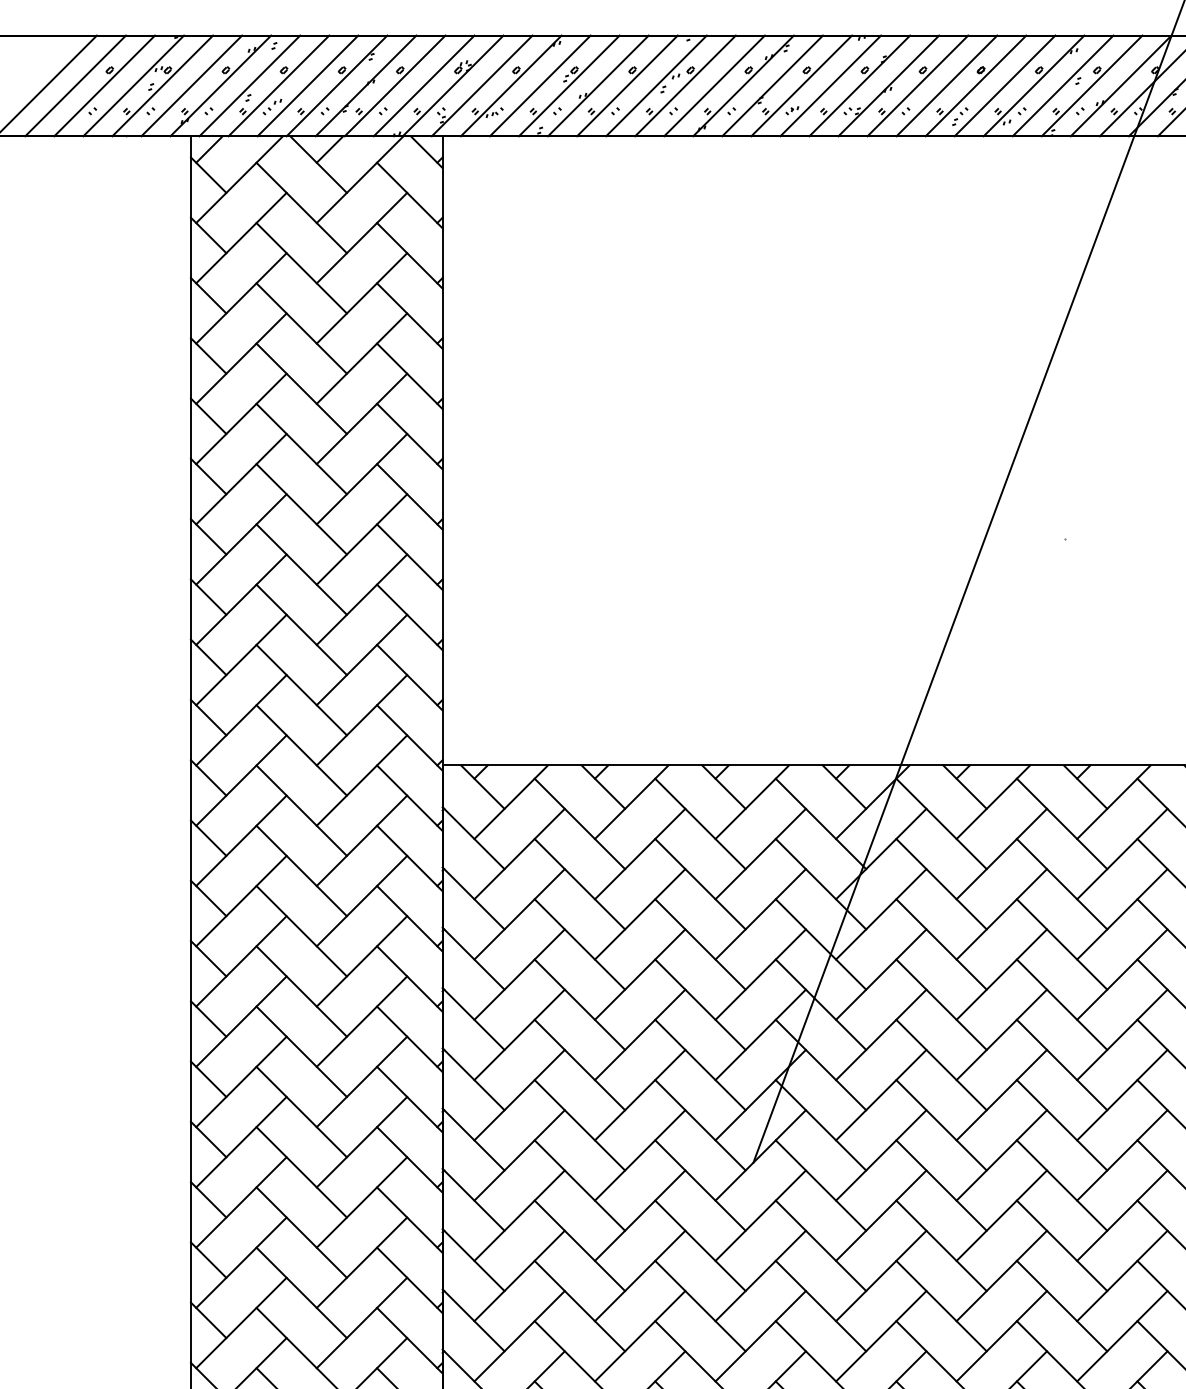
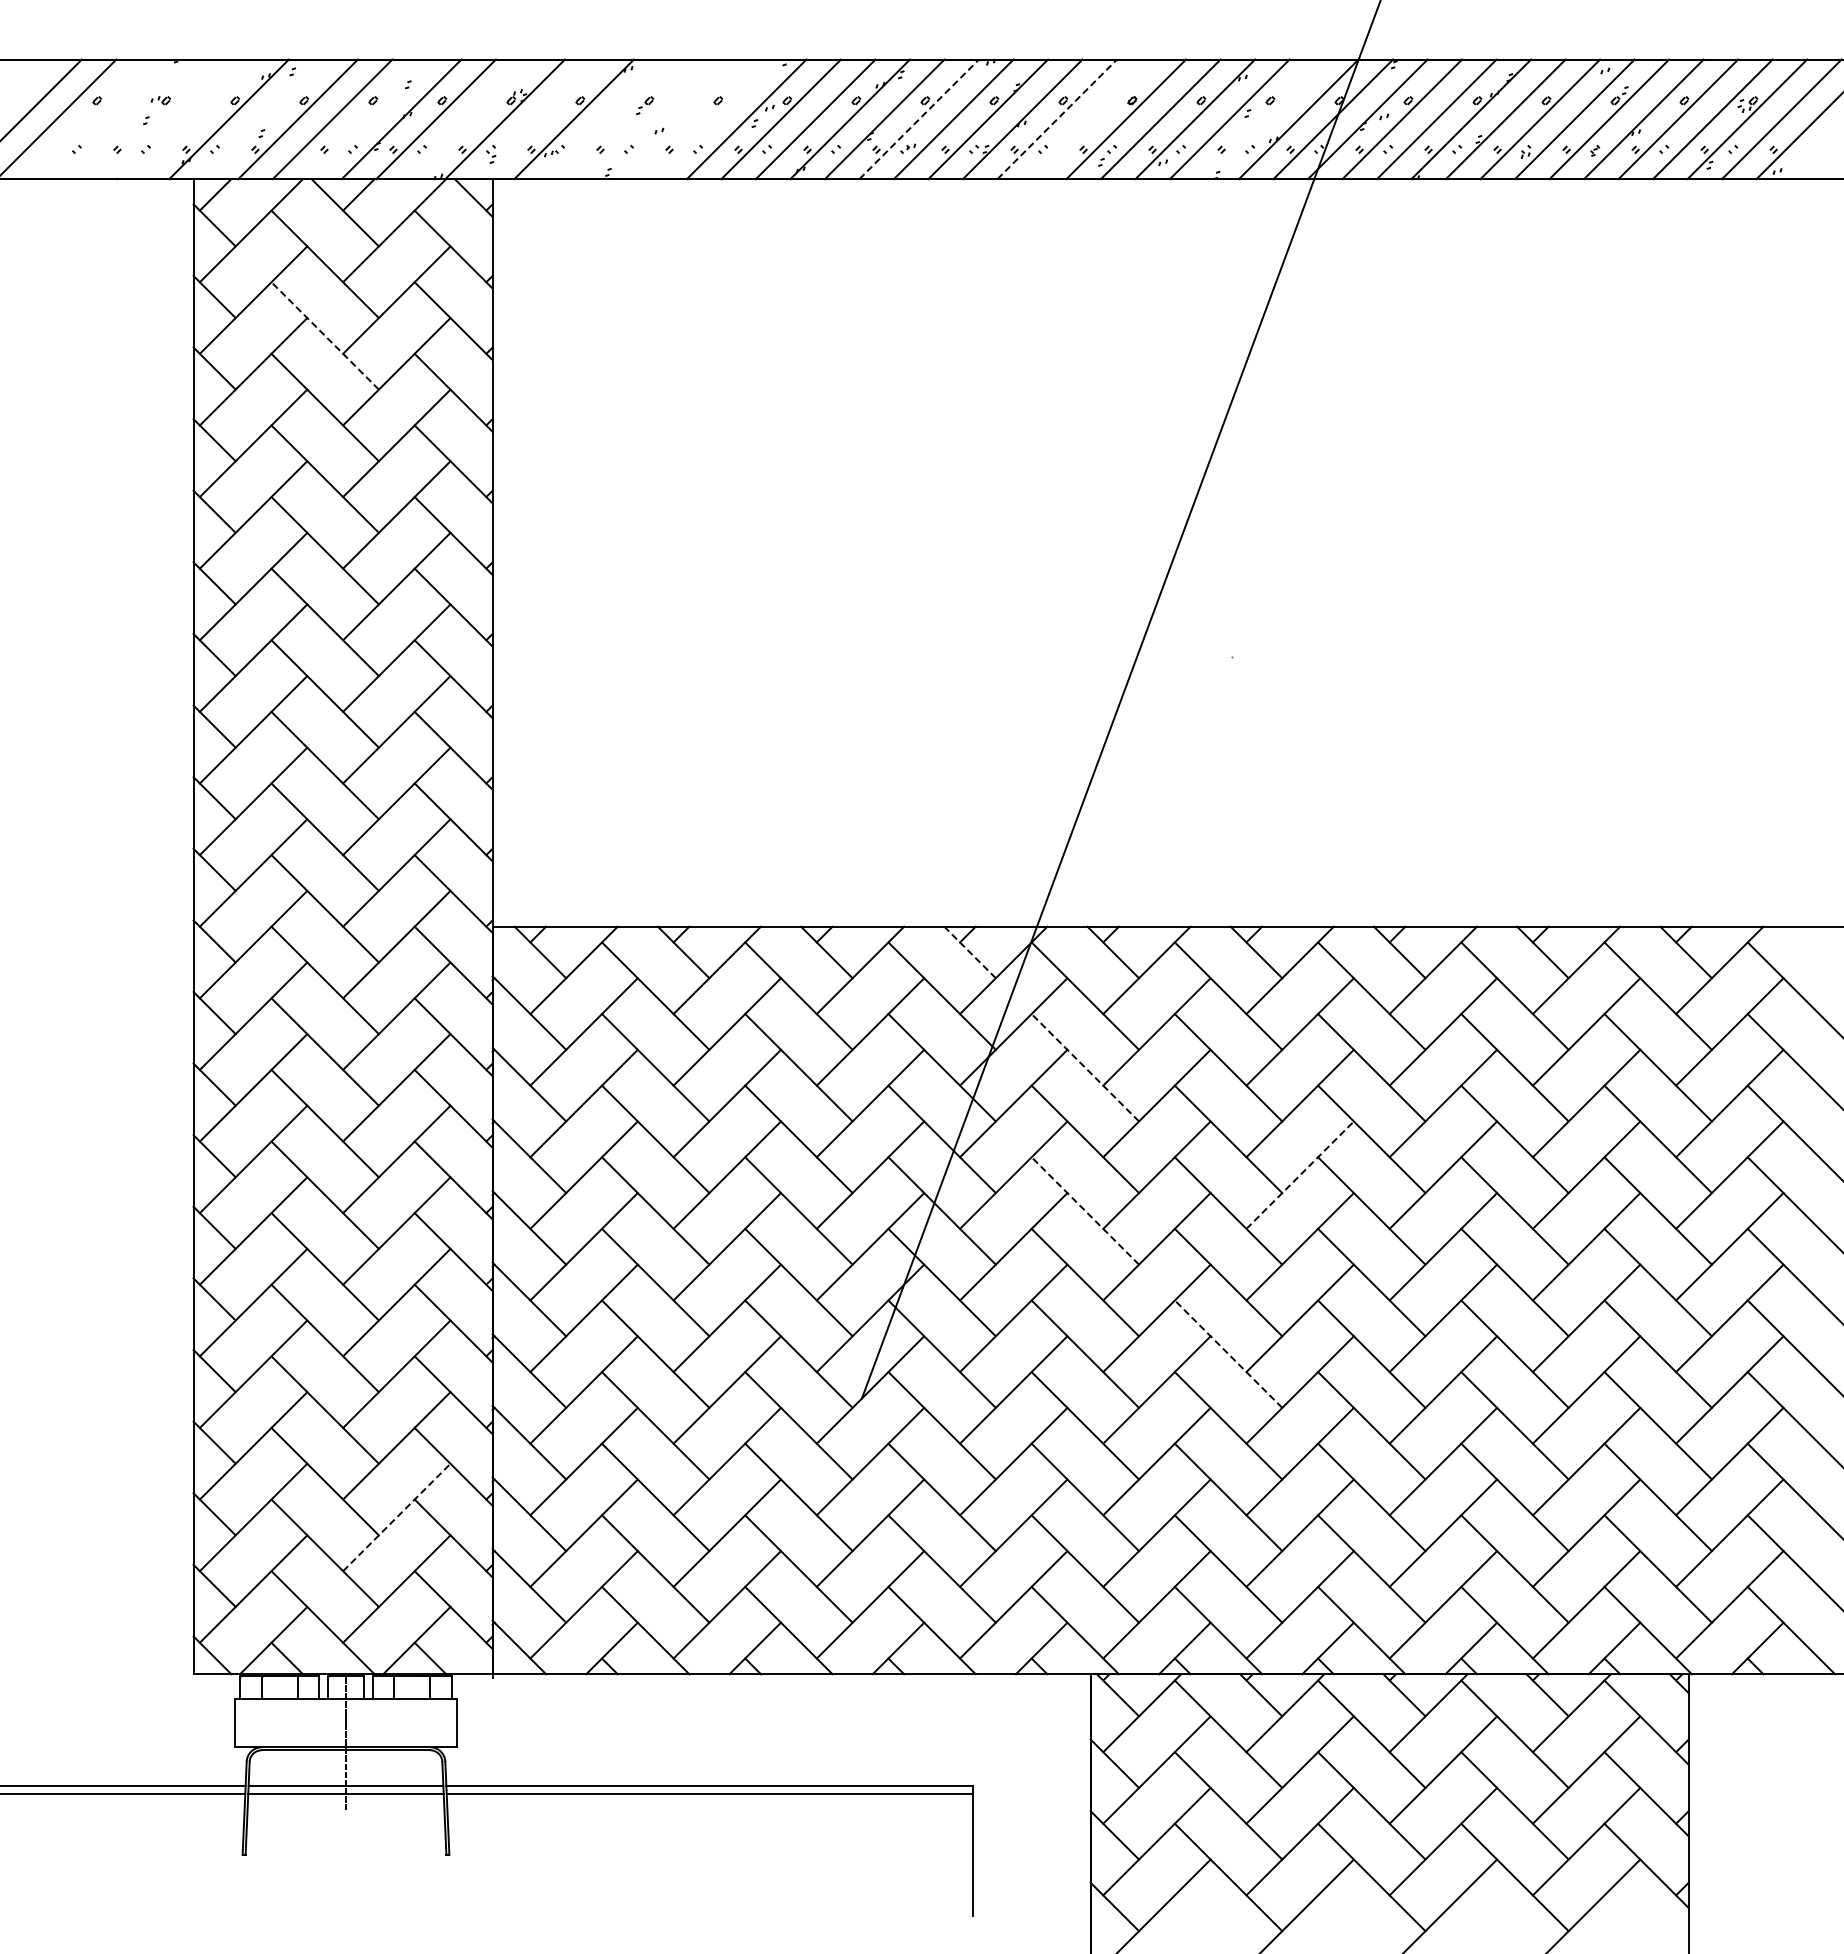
line: (104, 86) -> (90, 119), removed
line: (133, 86) -> (125, 119), removed
line: (162, 86) -> (159, 119), removed
line: (191, 86) -> (194, 119), removed
line: (249, 86) -> (263, 119), removed
line: (336, 86) -> (366, 119), removed
line: (424, 86) -> (470, 119), removed
line: (482, 86) -> (539, 119), removed
line: (540, 86) -> (608, 119), removed
line: (568, 86) -> (642, 119), removed
line: (598, 86) -> (677, 119), removed
line: (627, 86) -> (712, 119), removed
line: (801, 86) -> (919, 119), solid -> dashed
line: (918, 86) -> (1057, 119), solid -> dashed
line: (946, 86) -> (1091, 119), removed
line: (1092, 86) -> (1264, 119), removed
part: (272, 106) -> (290, 143), removed
line: (301, 267) -> (325, 335), solid -> dashed
line: (844, 787) -> (969, 952), solid -> dashed
line: (941, 883) -> (1085, 1067), solid -> dashed
line: (1122, 974) -> (1300, 1175), solid -> dashed
line: (941, 1004) -> (1085, 1210), solid -> dashed
line: (1062, 1125) -> (1228, 1354), solid -> dashed
line: (361, 1262) -> (396, 1517), solid -> dashed

